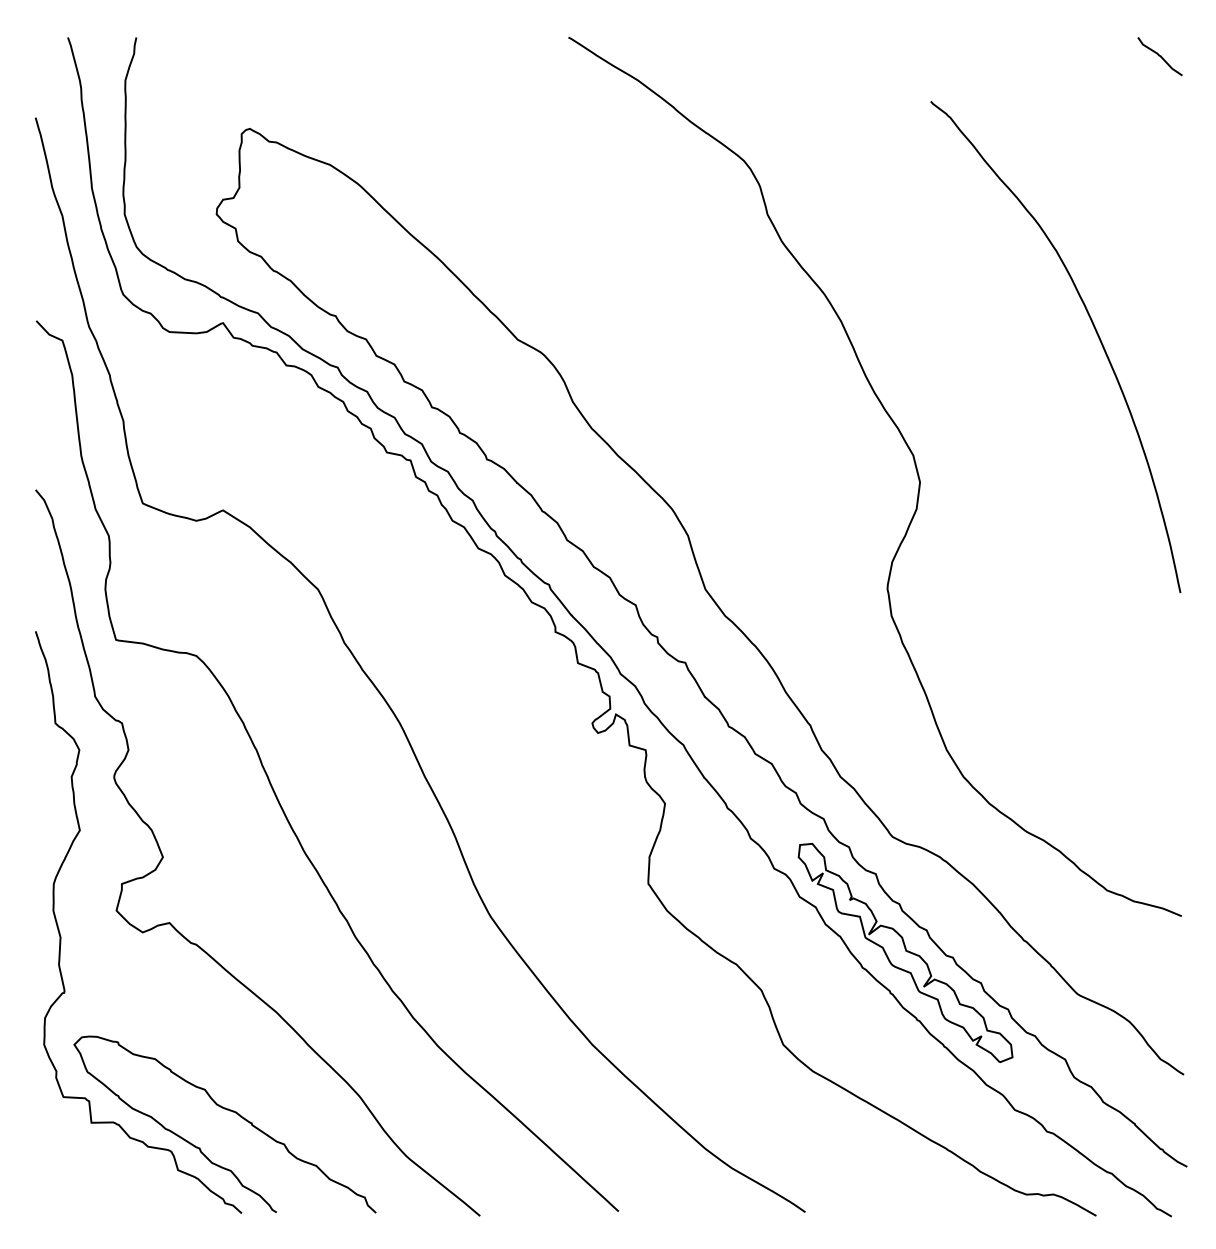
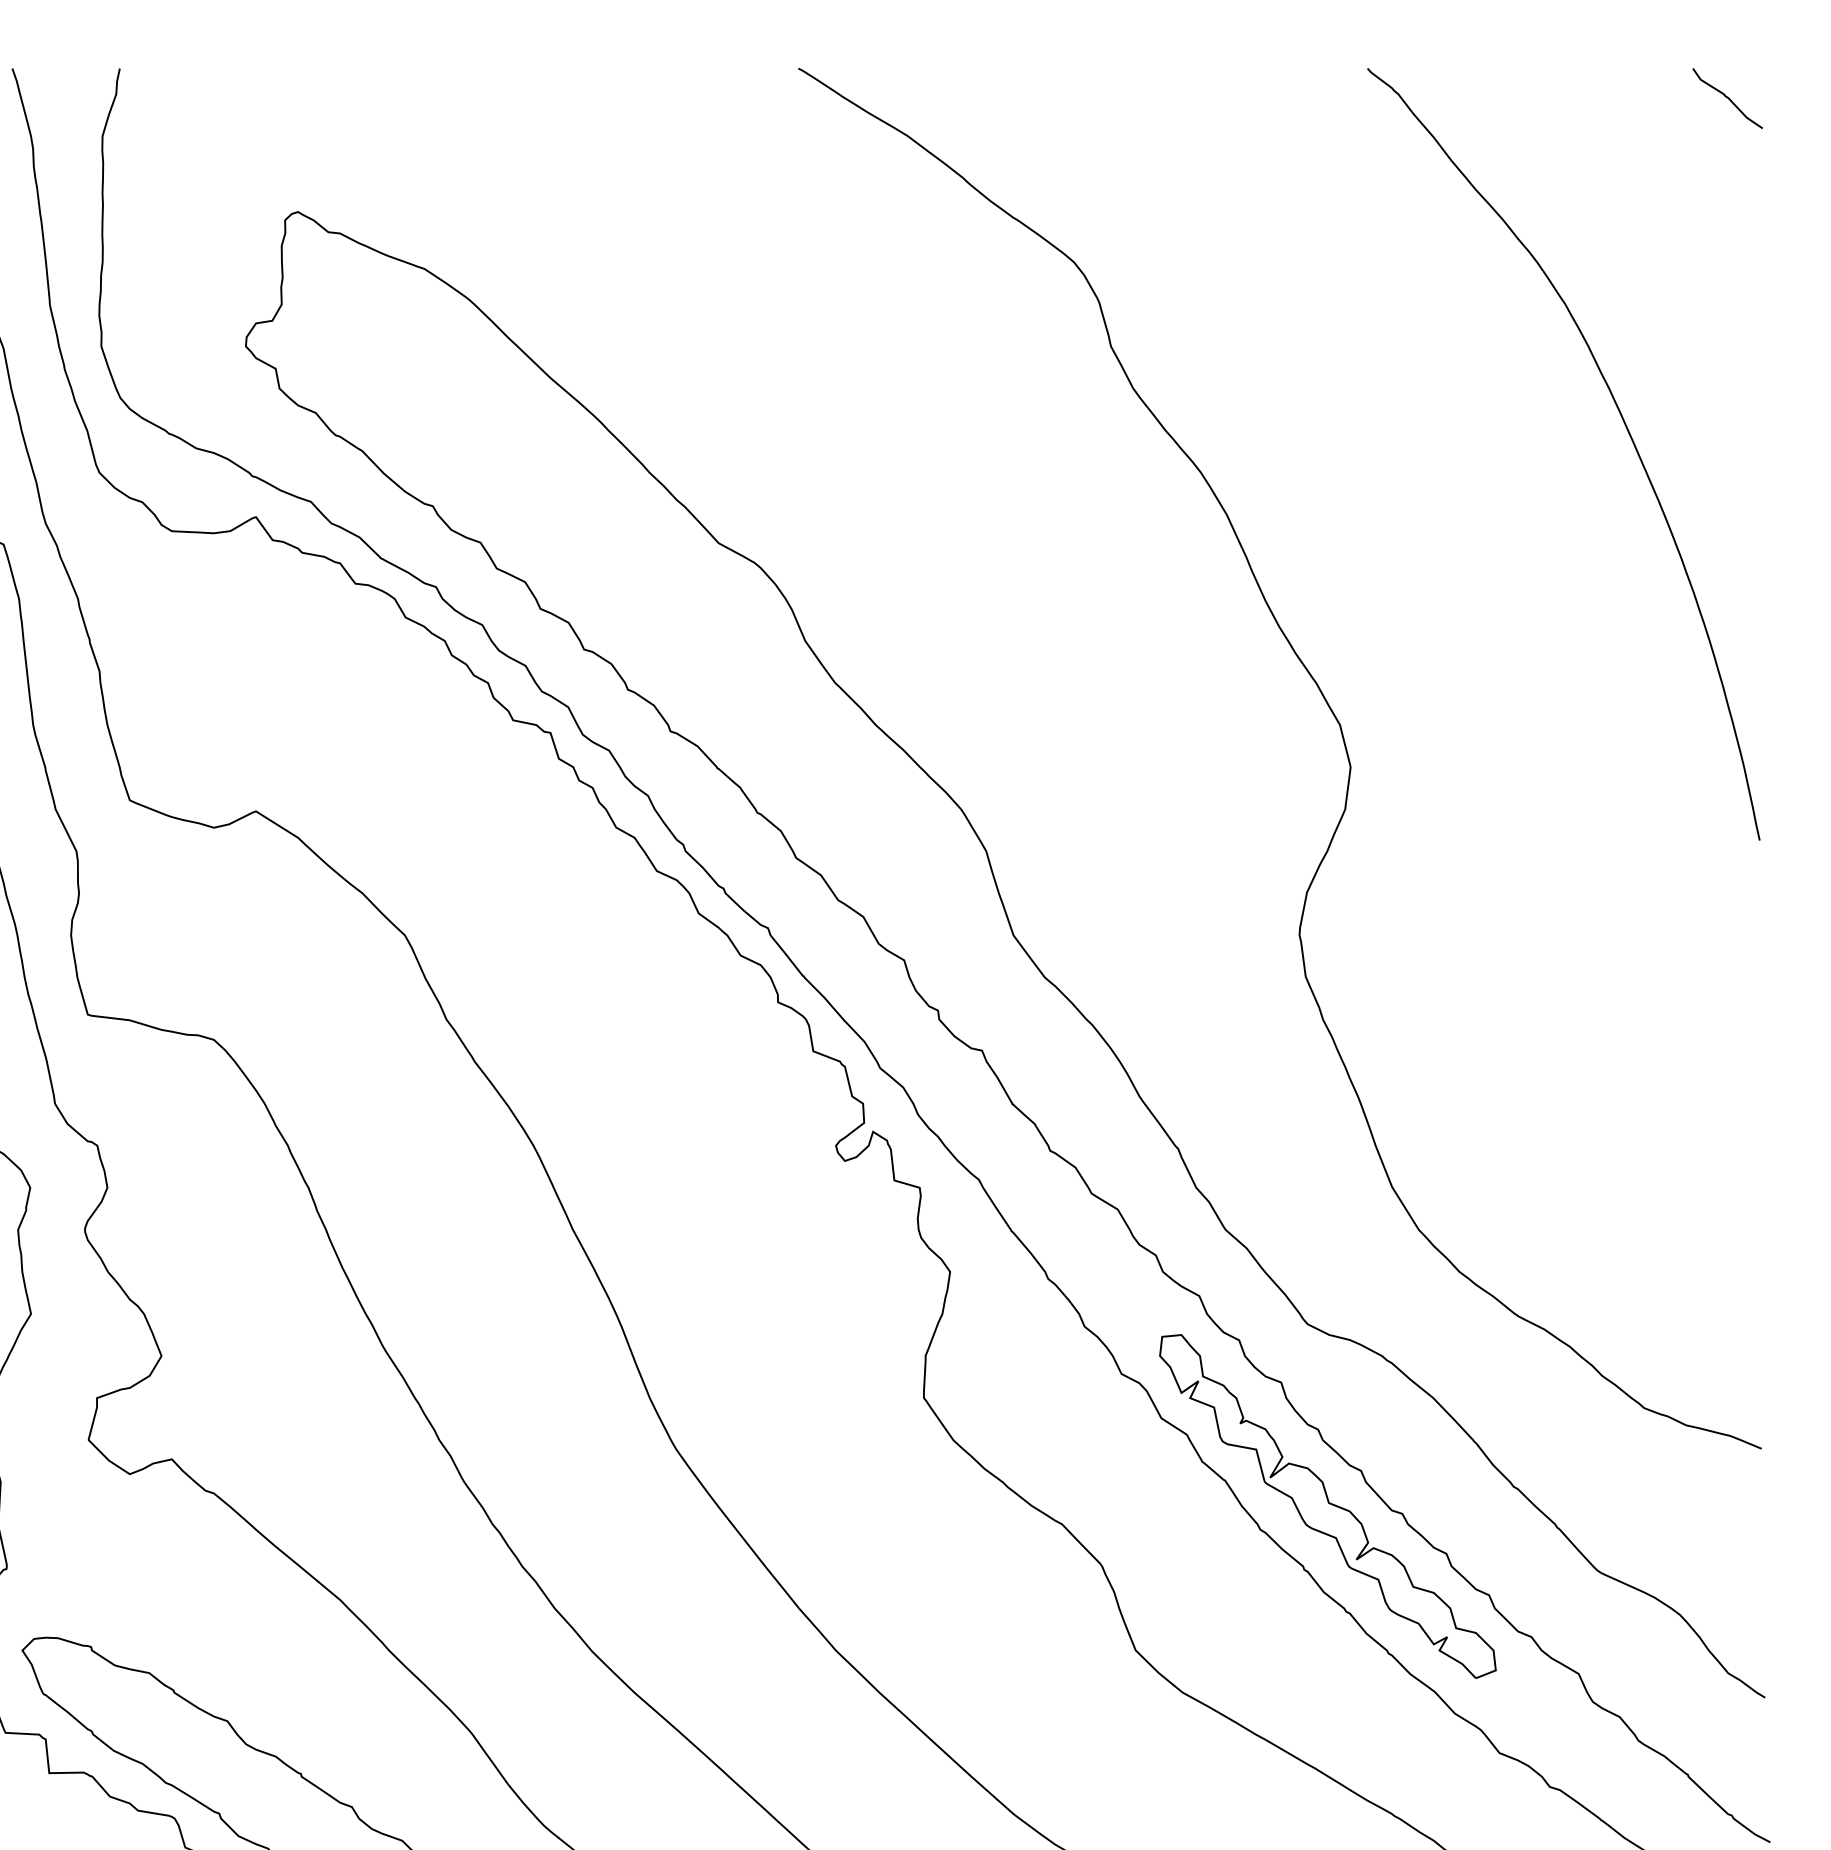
curve: (1093, 327) -> (1623, 423), moved

